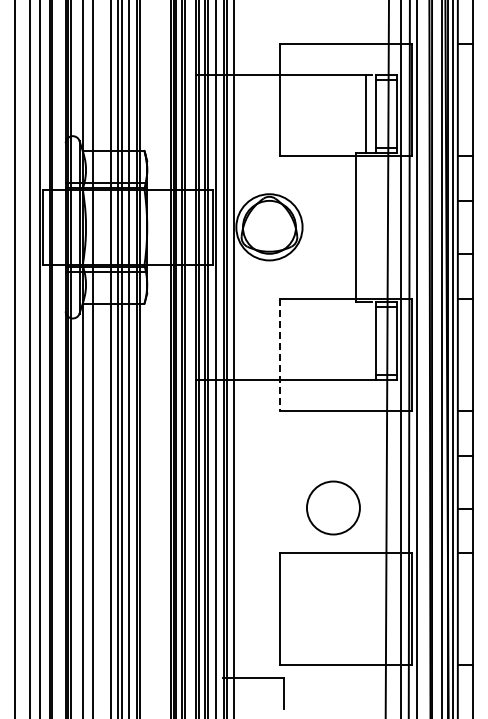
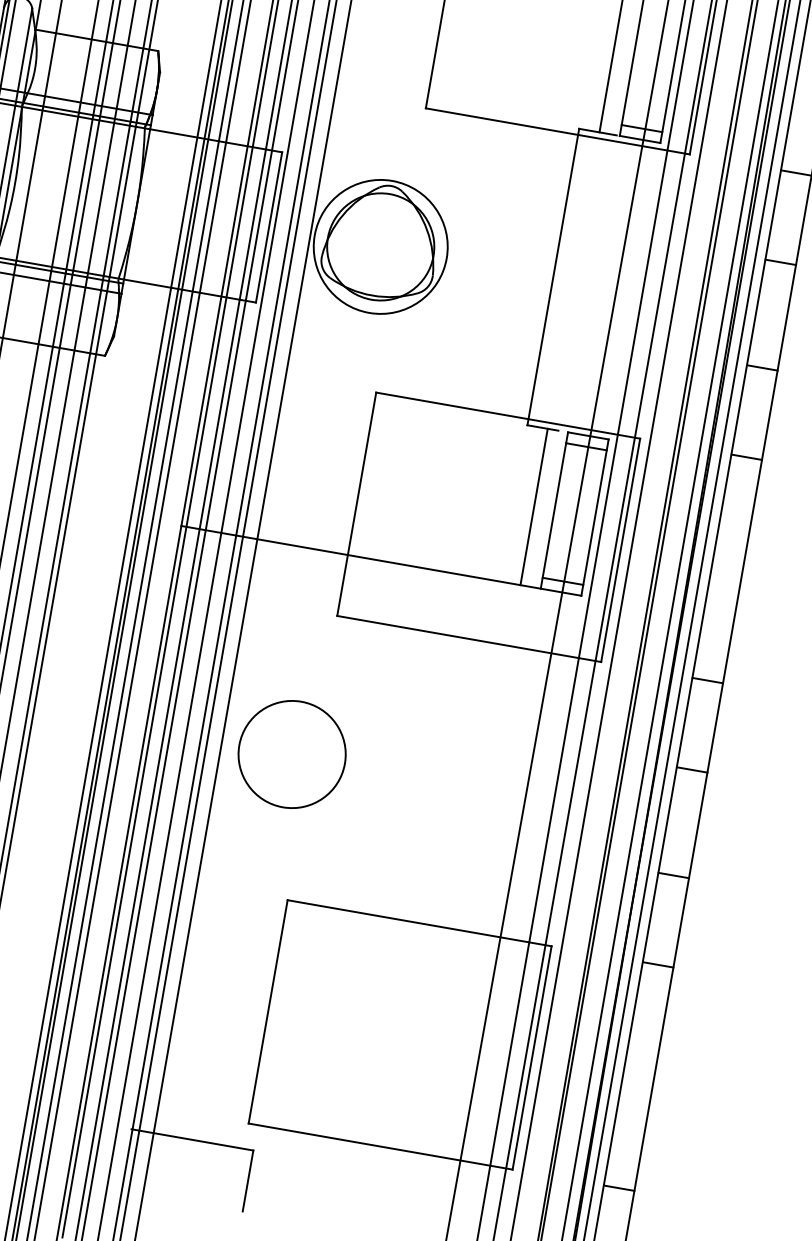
line: (366, 340) -> (534, 506), added
line: (279, 355) -> (356, 505), dashed -> solid
circle: (333, 507) -> (292, 753), moved

